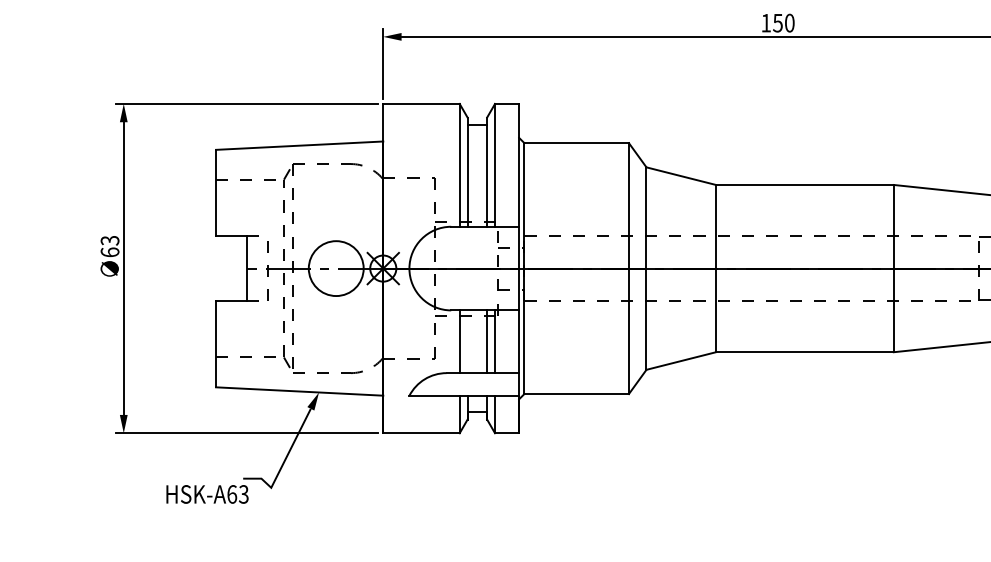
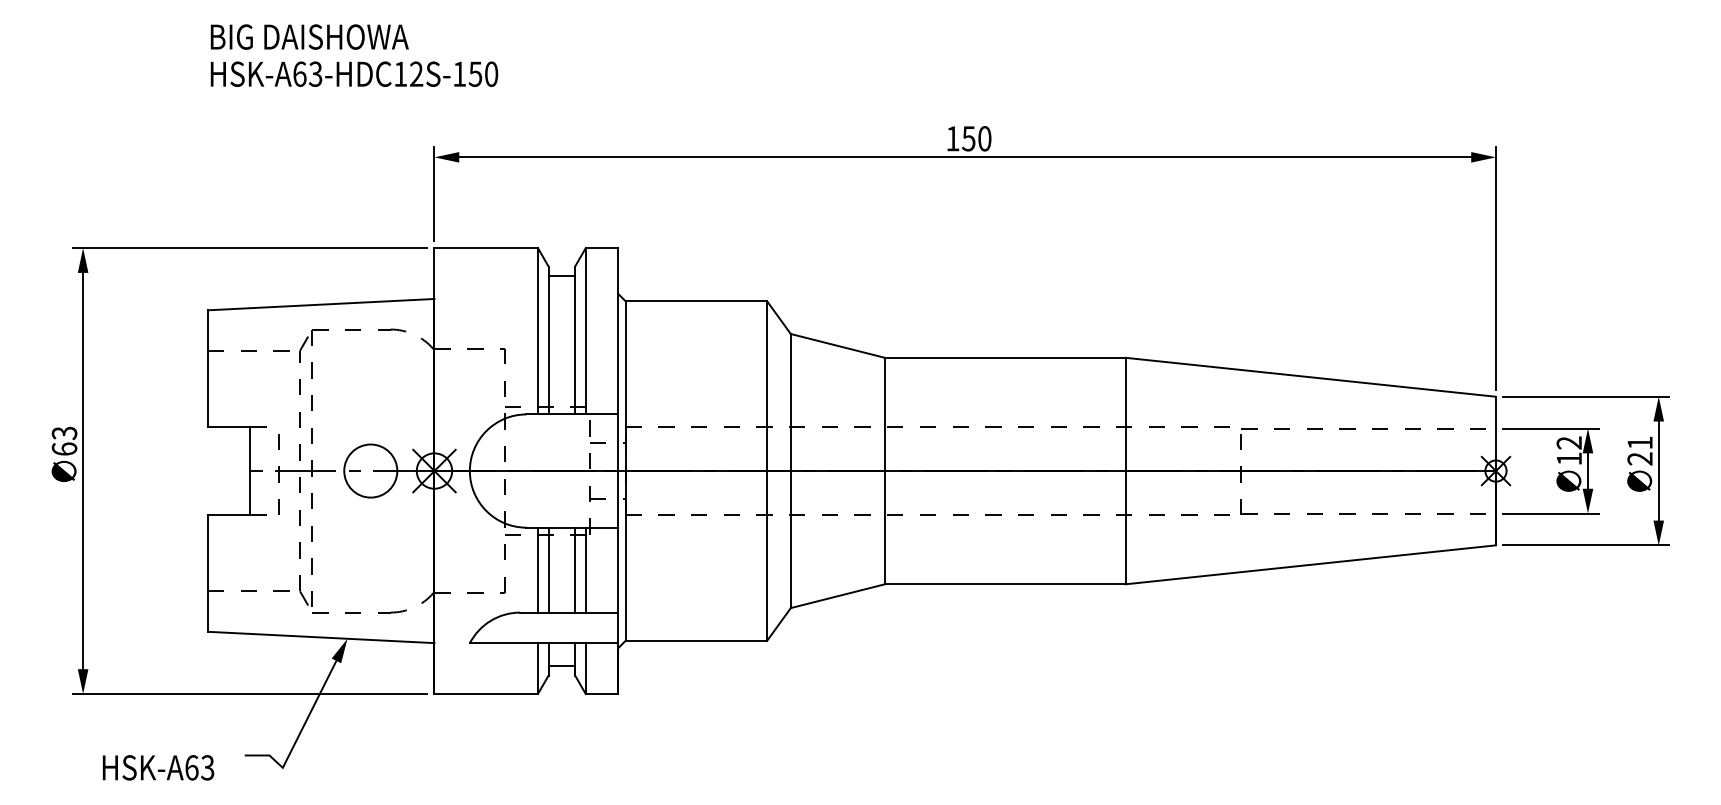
circle: (336, 268) -> (370, 470), size x0.71
line: (467, 341) -> (548, 569), added
text: (207, 494) -> (158, 767), moved

